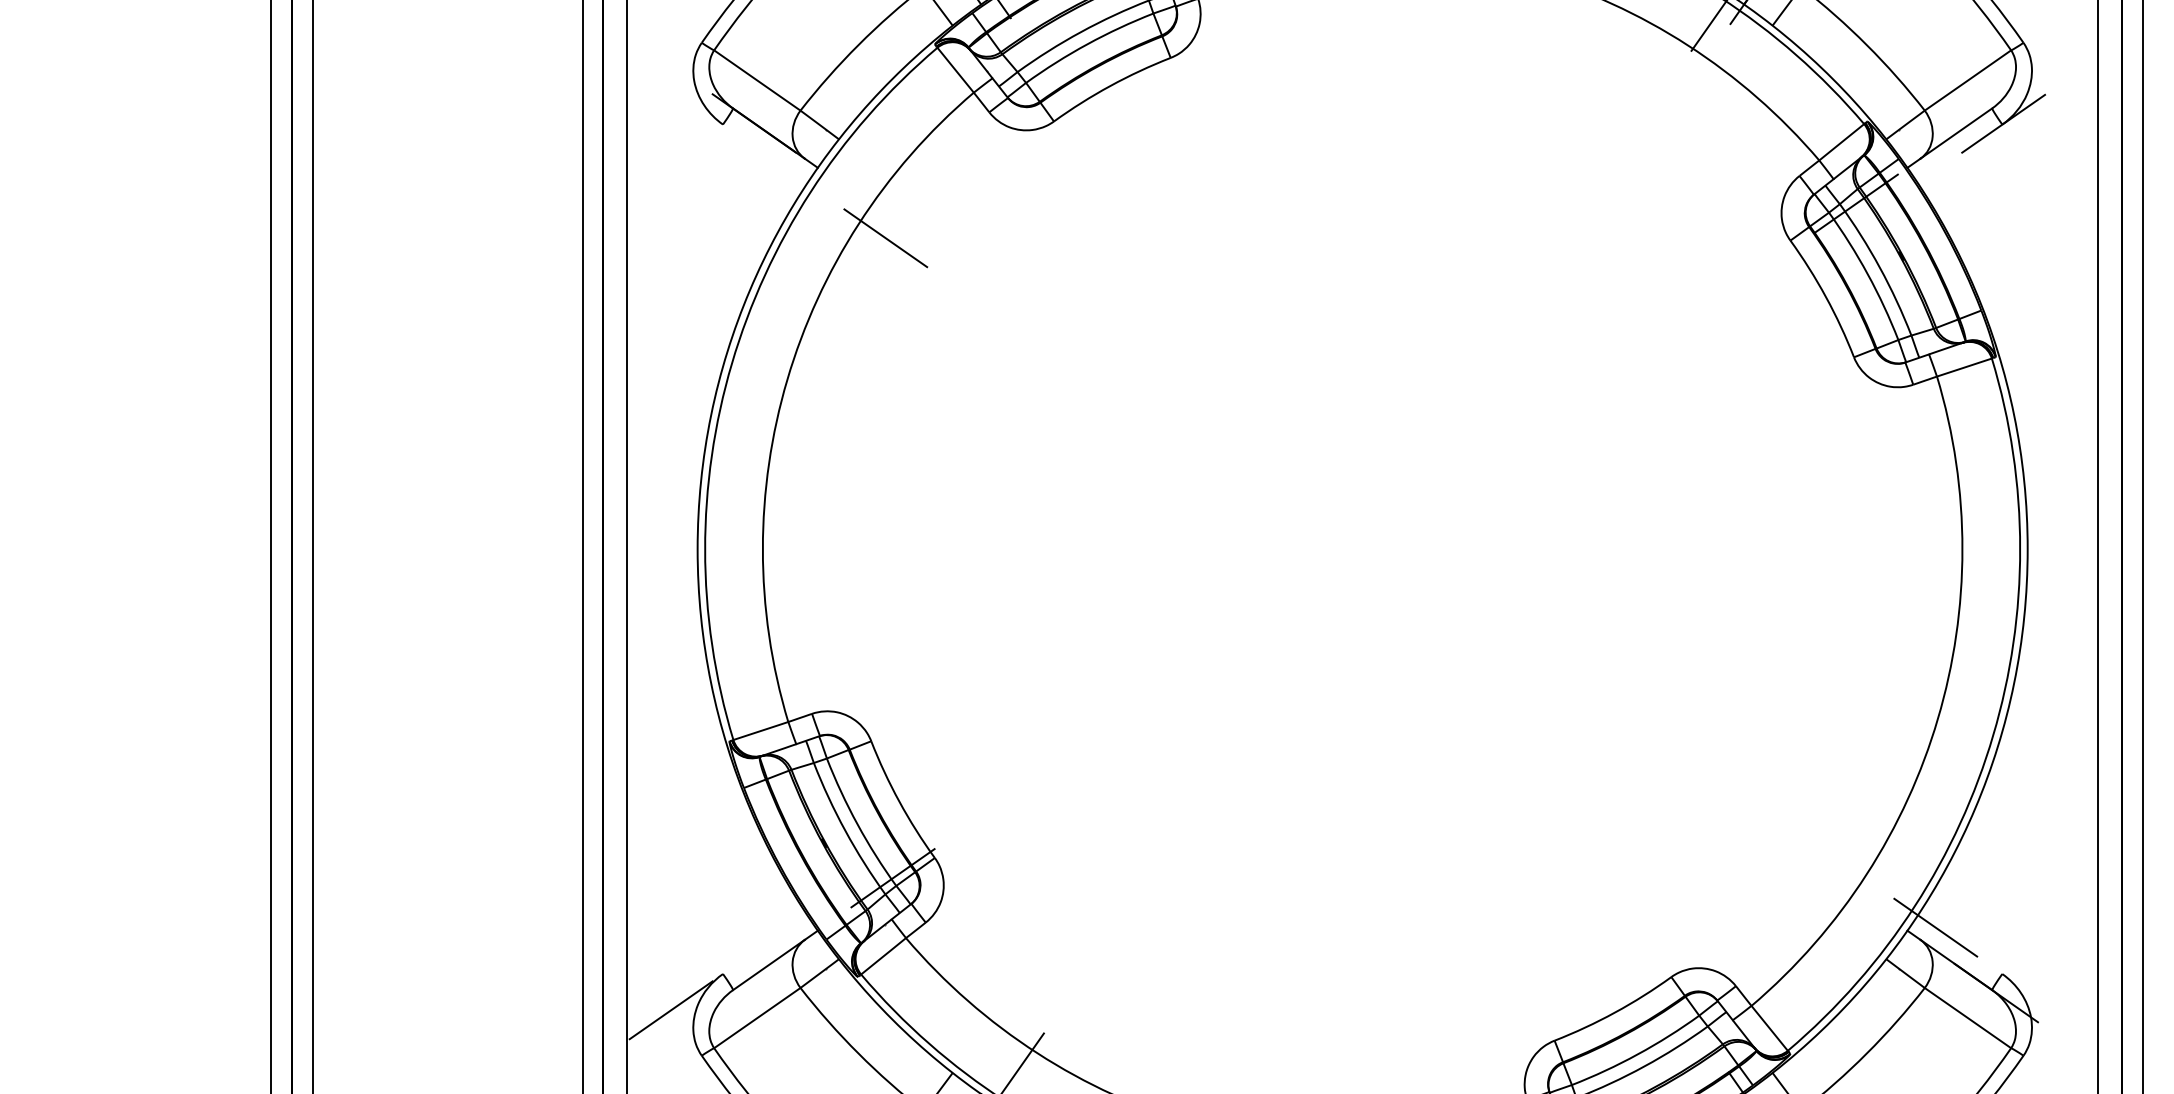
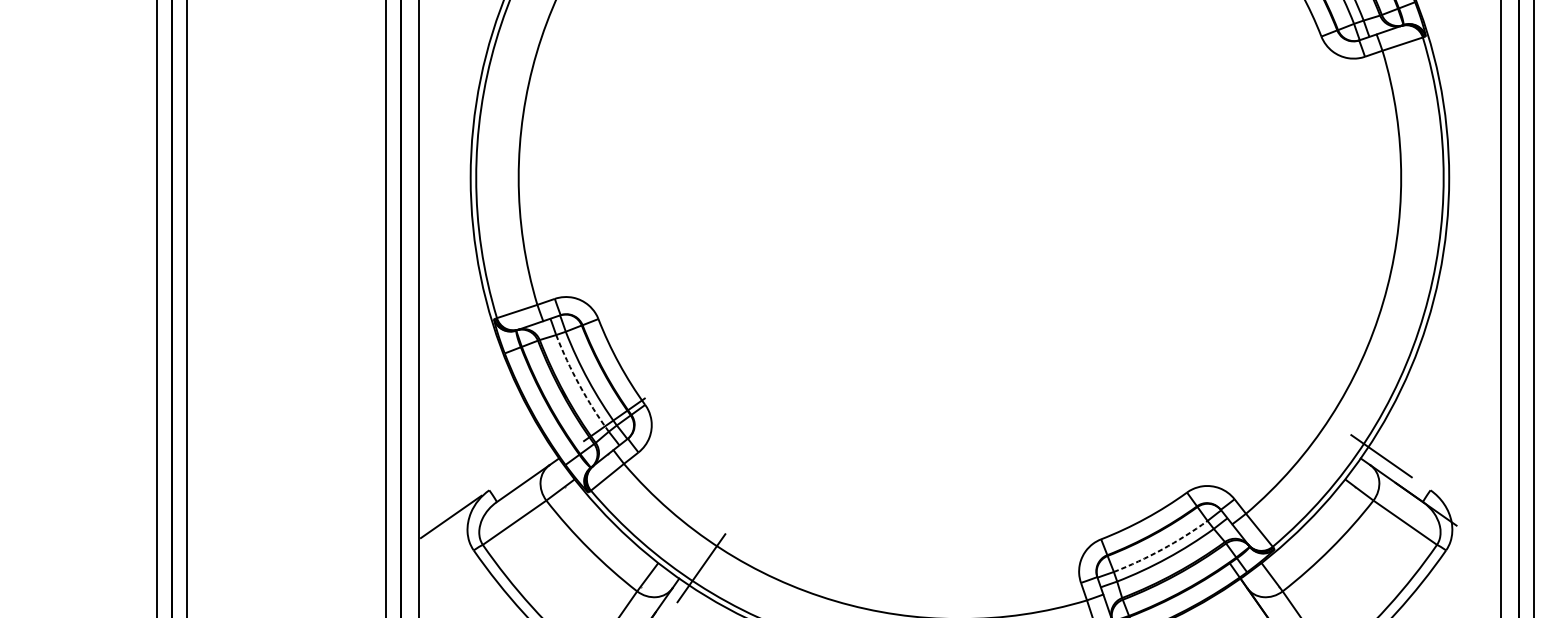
arc: (845, 831) -> (579, 385), solid -> dashed
arc: (1637, 1054) -> (1162, 549), solid -> dashed

